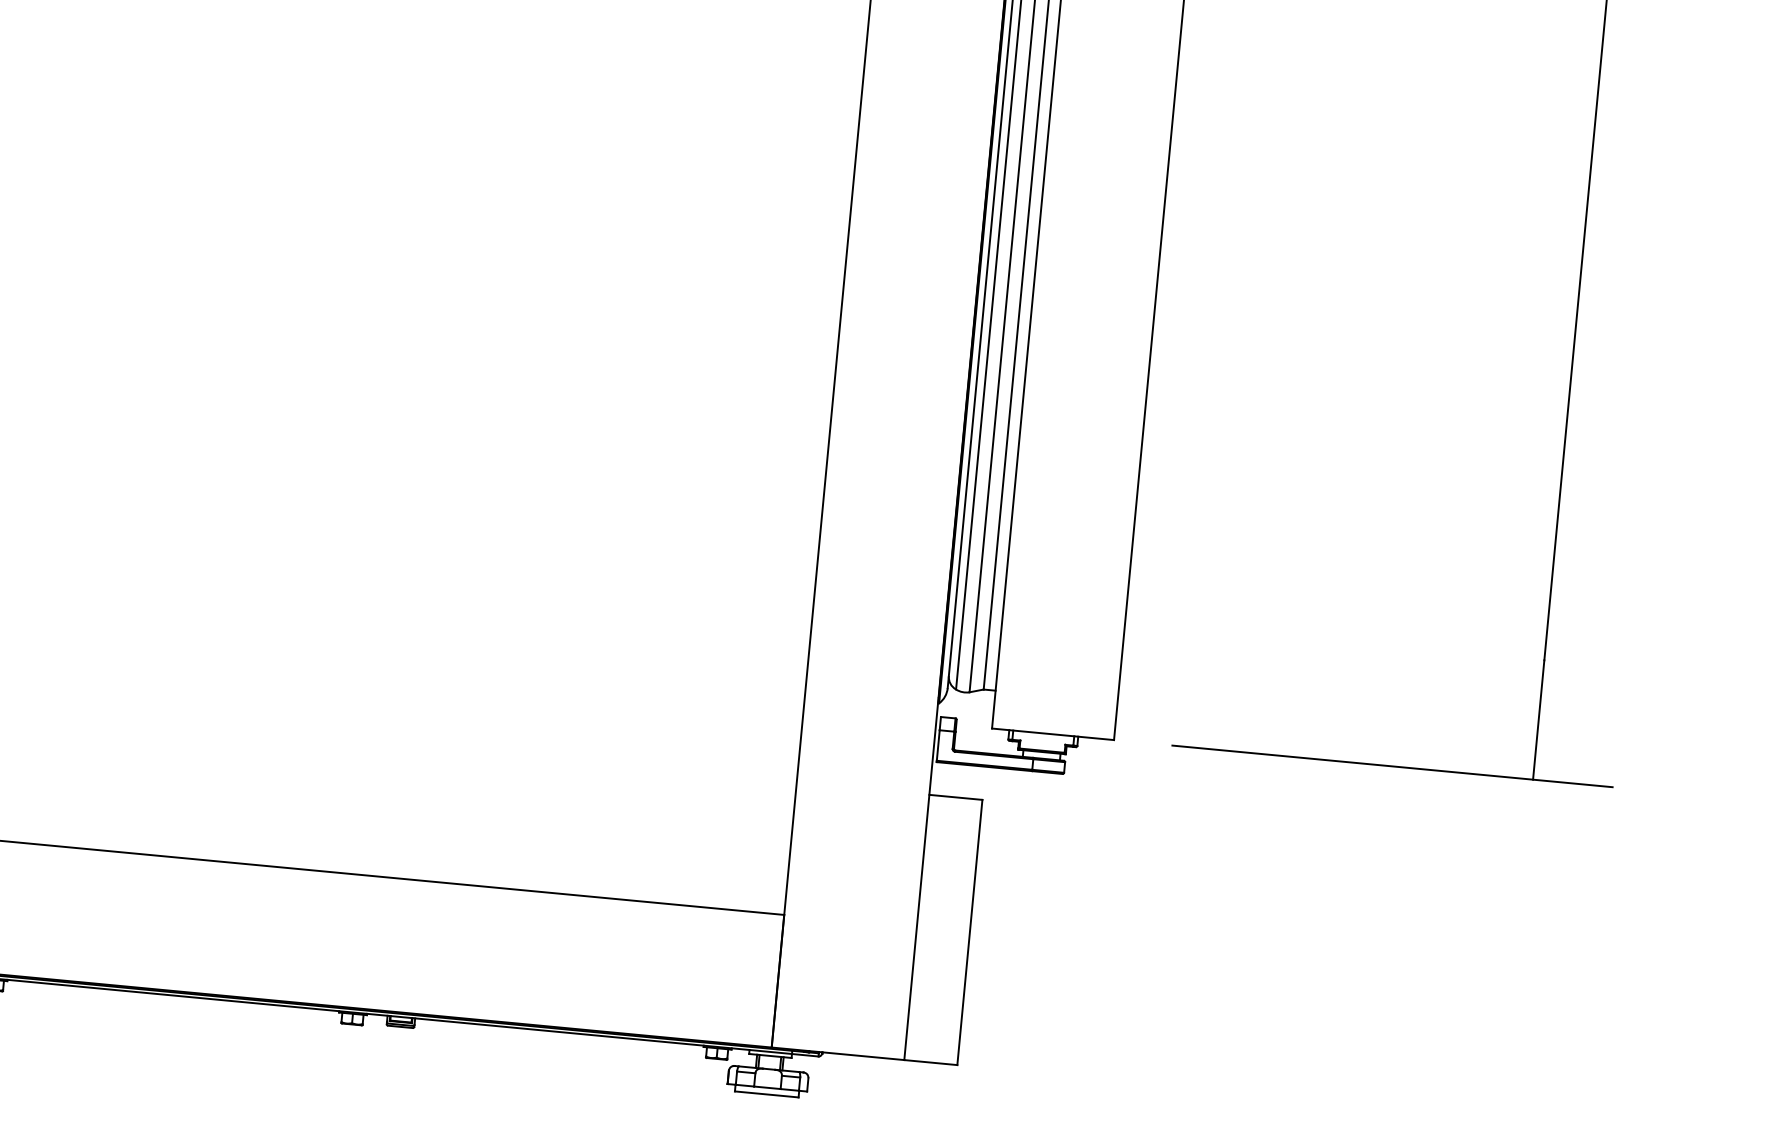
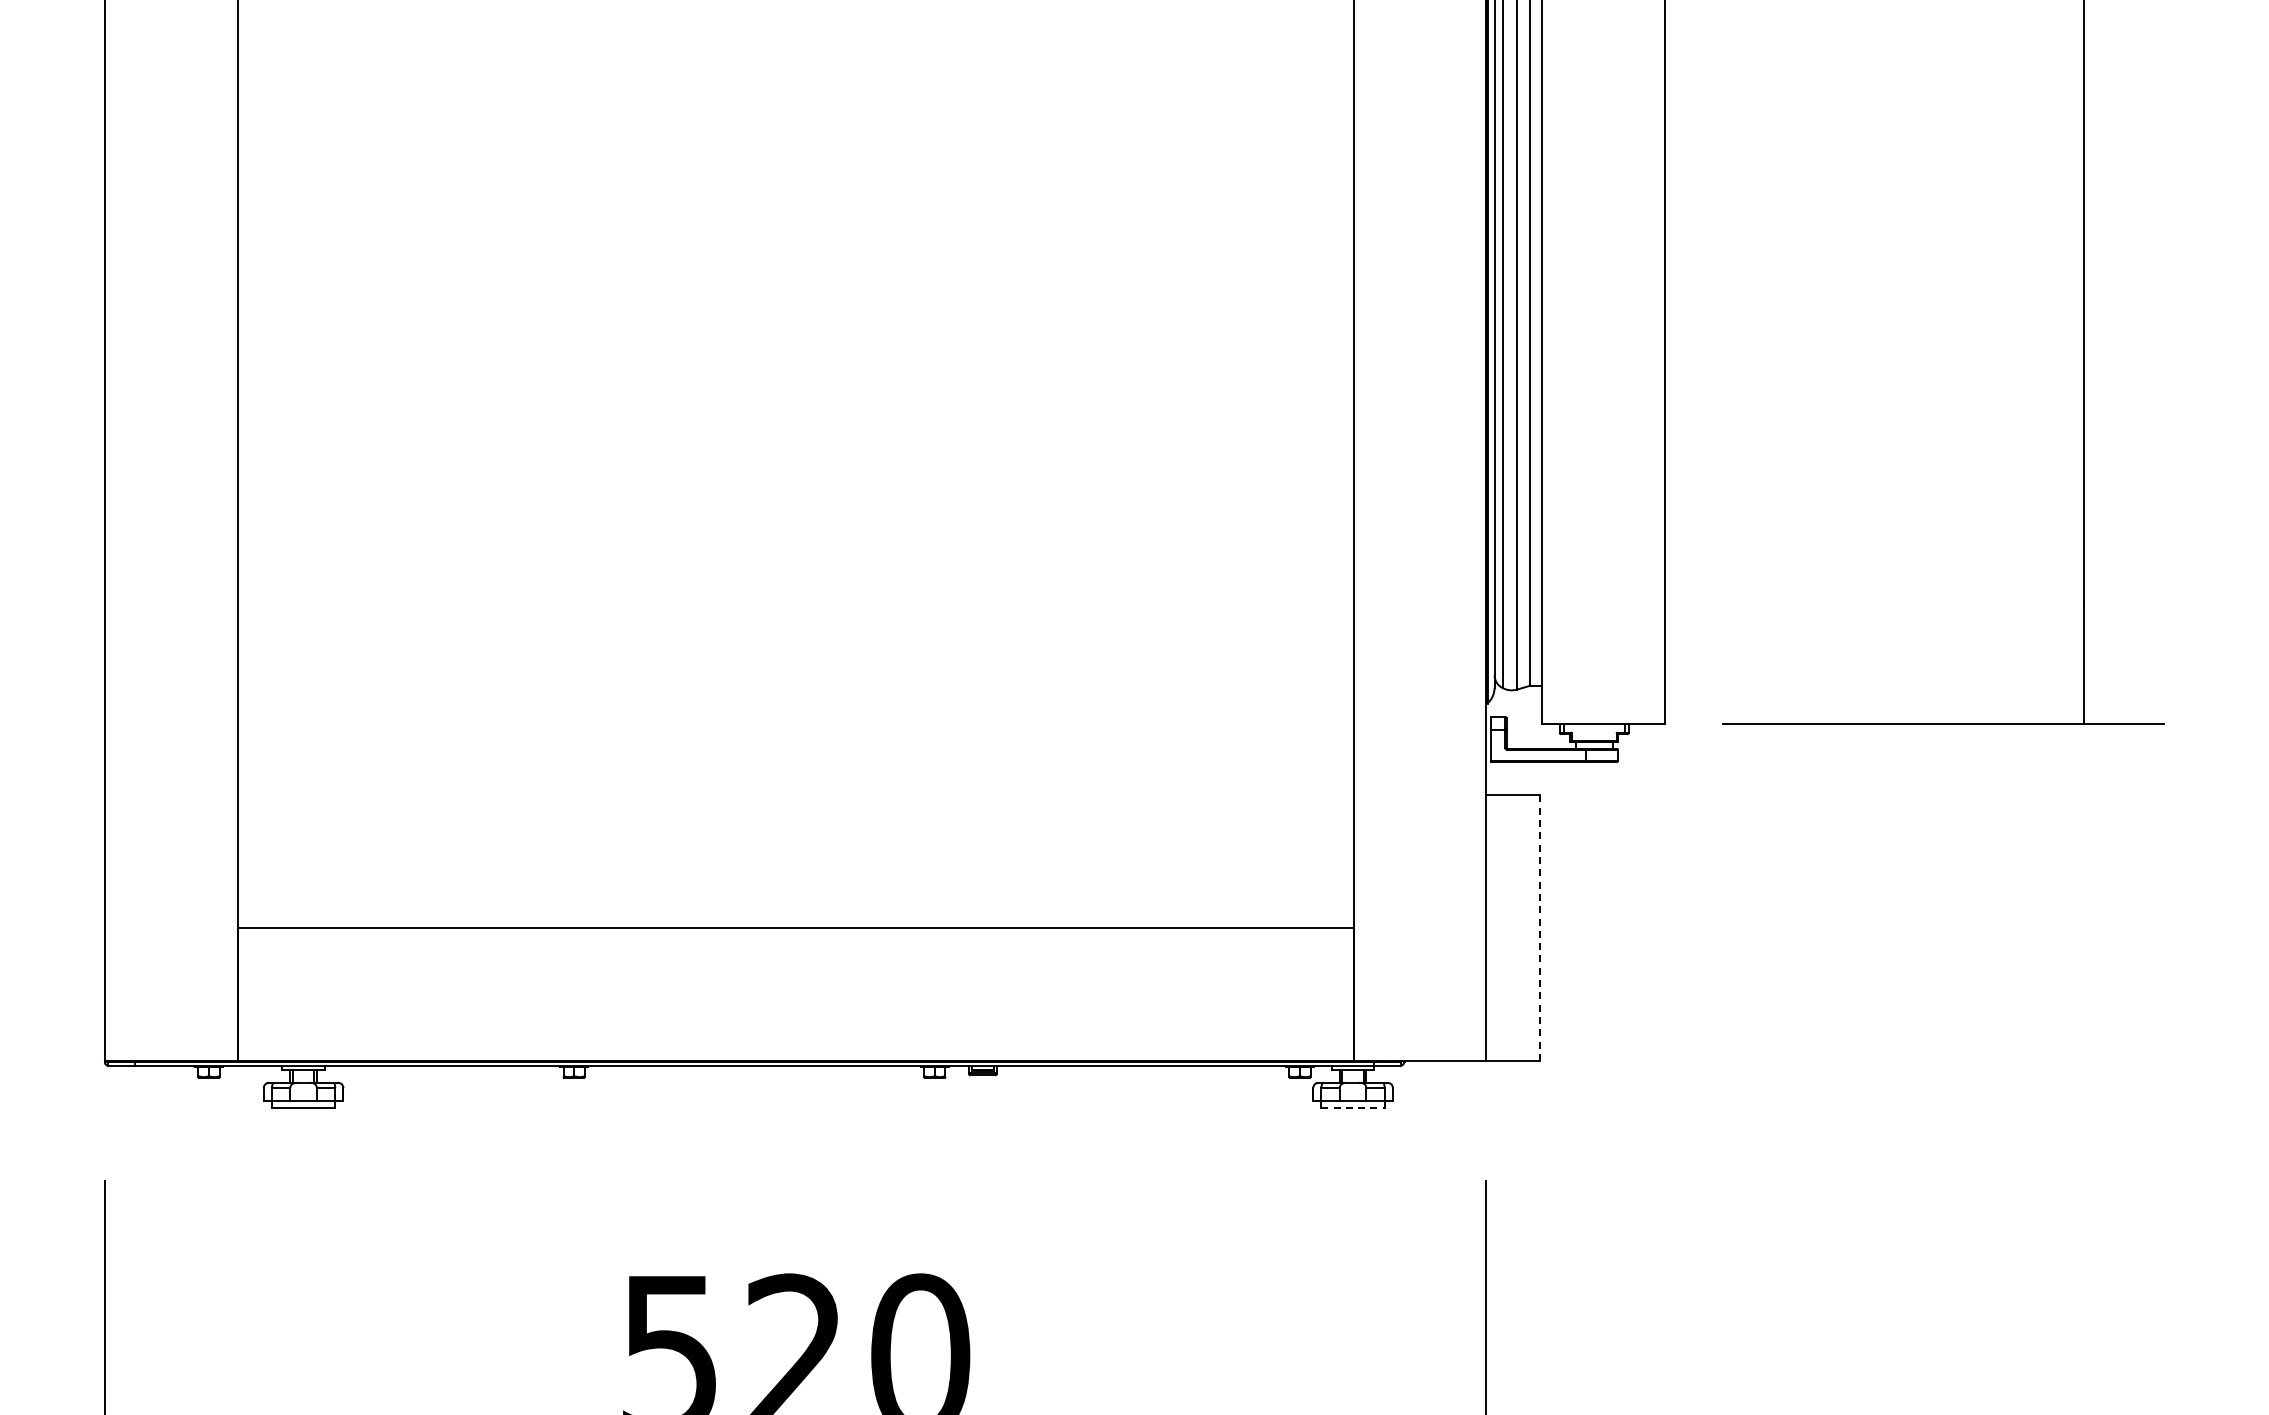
line: (969, 932) -> (1539, 928), solid -> dashed
line: (767, 1094) -> (1353, 1108), solid -> dashed

